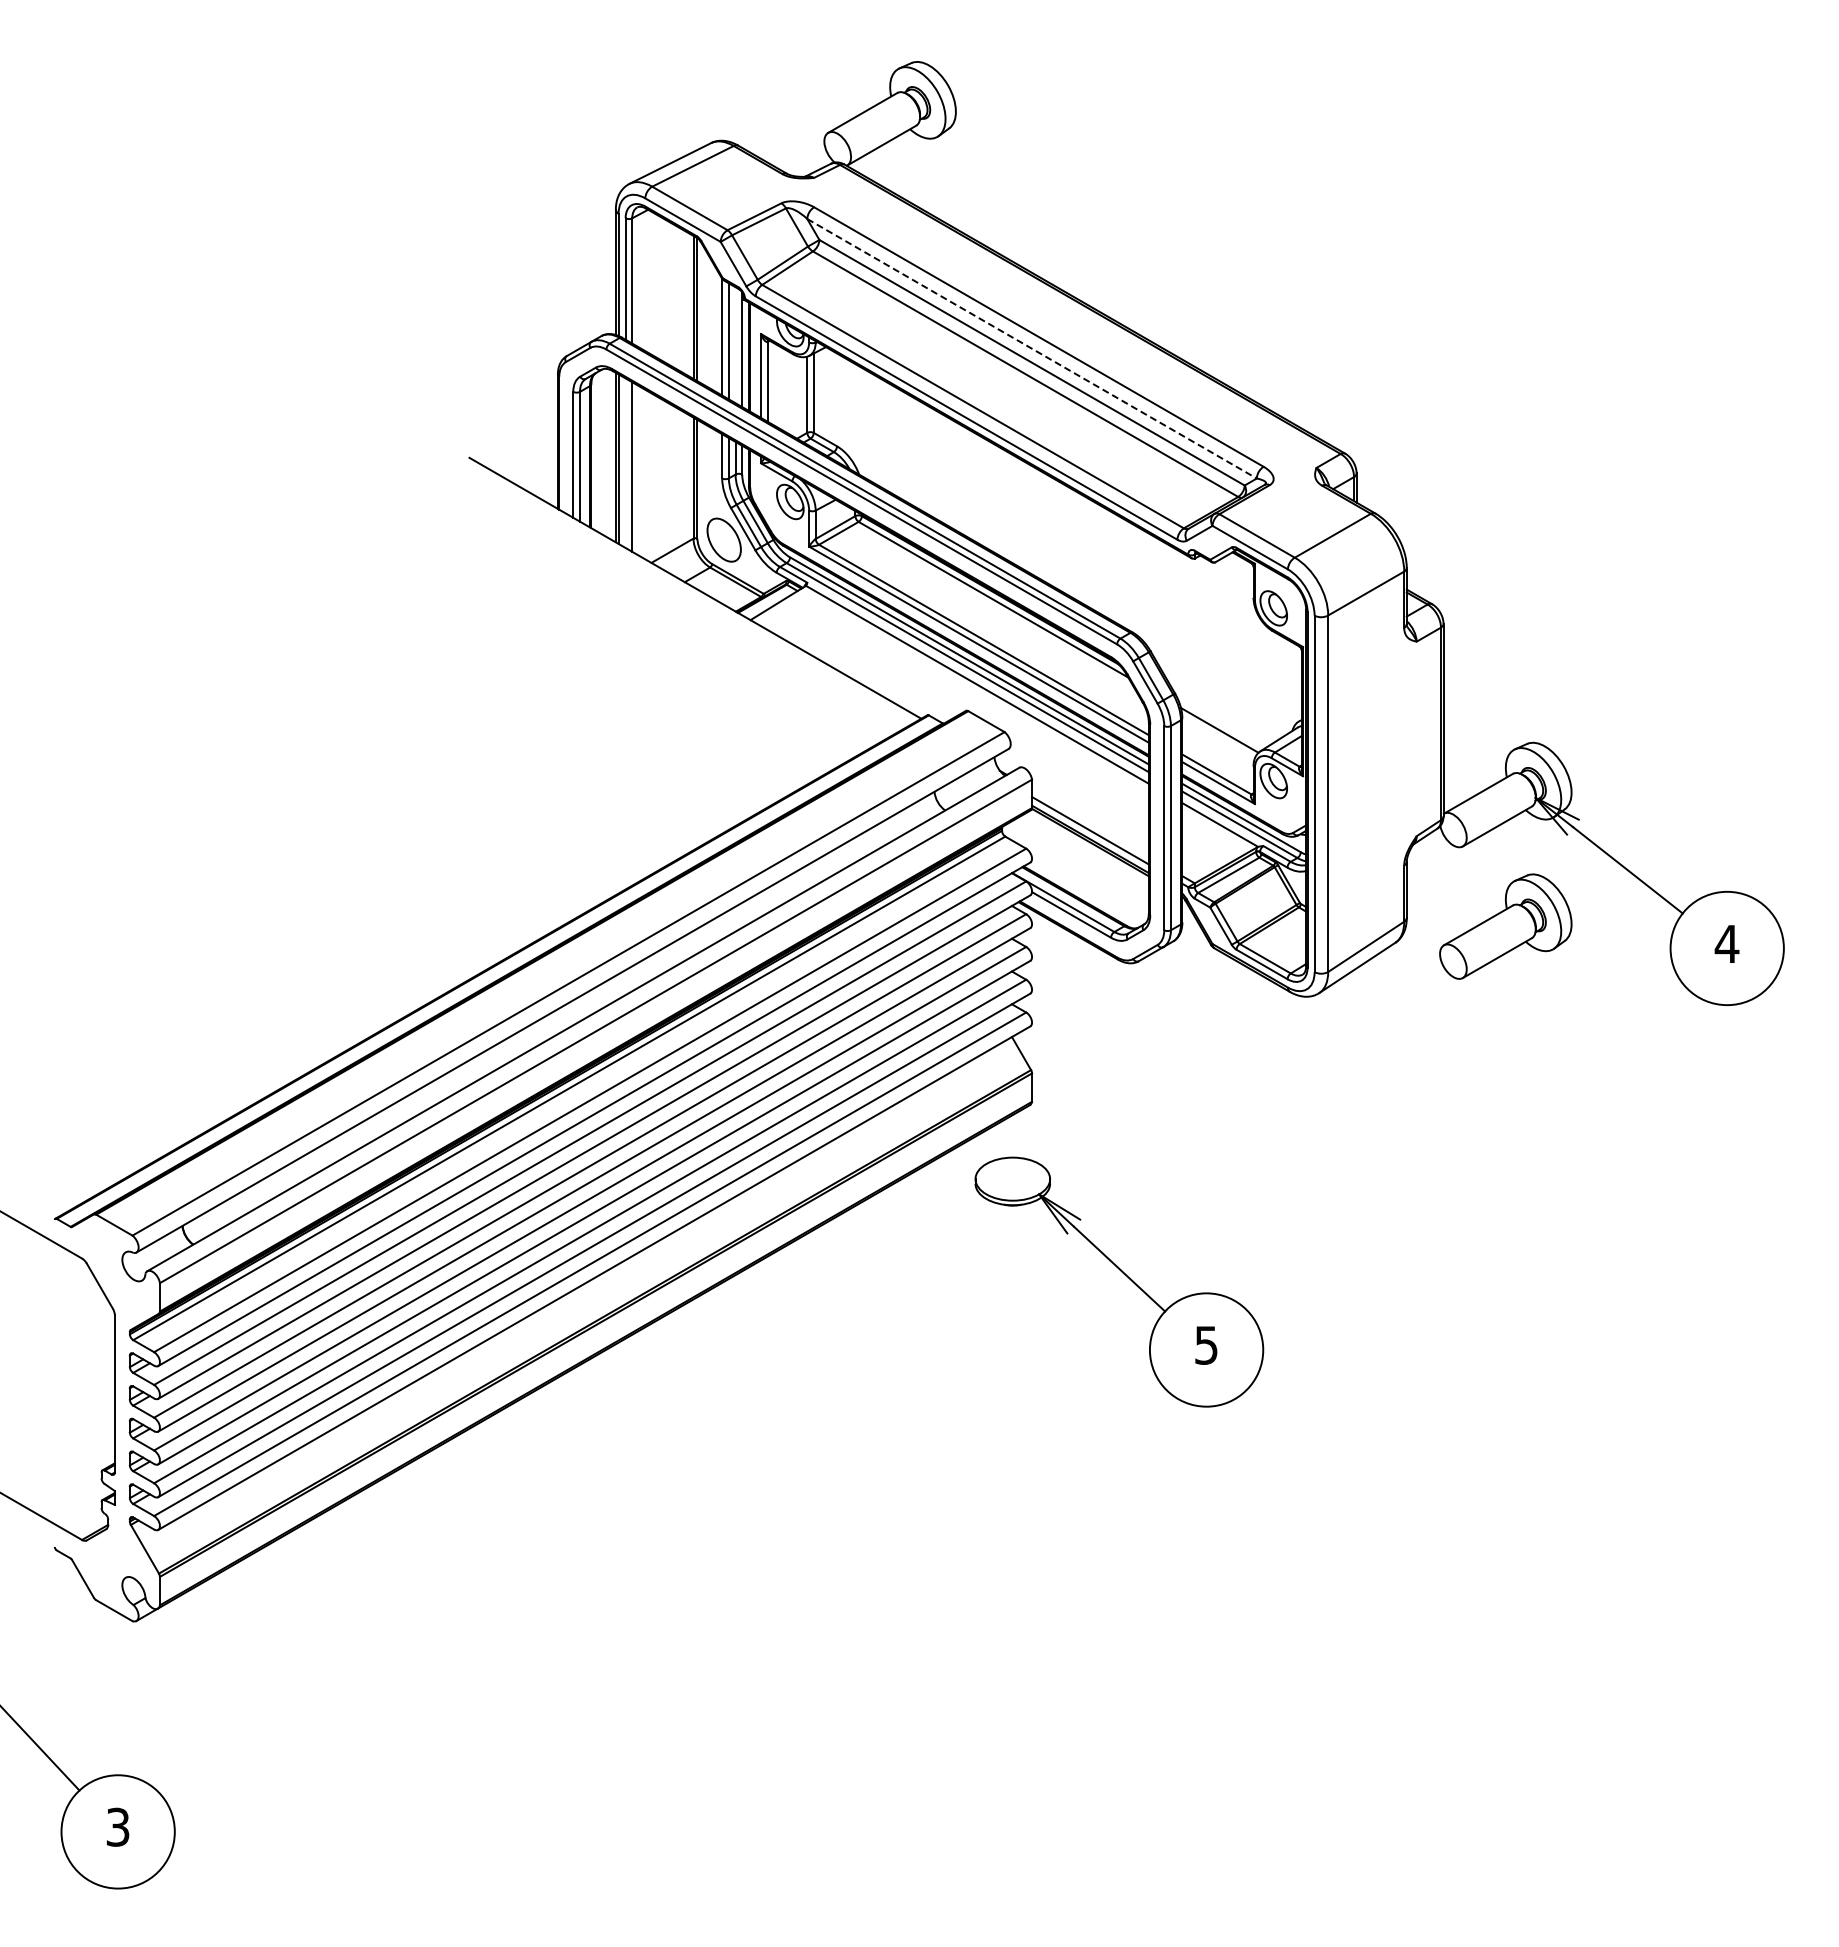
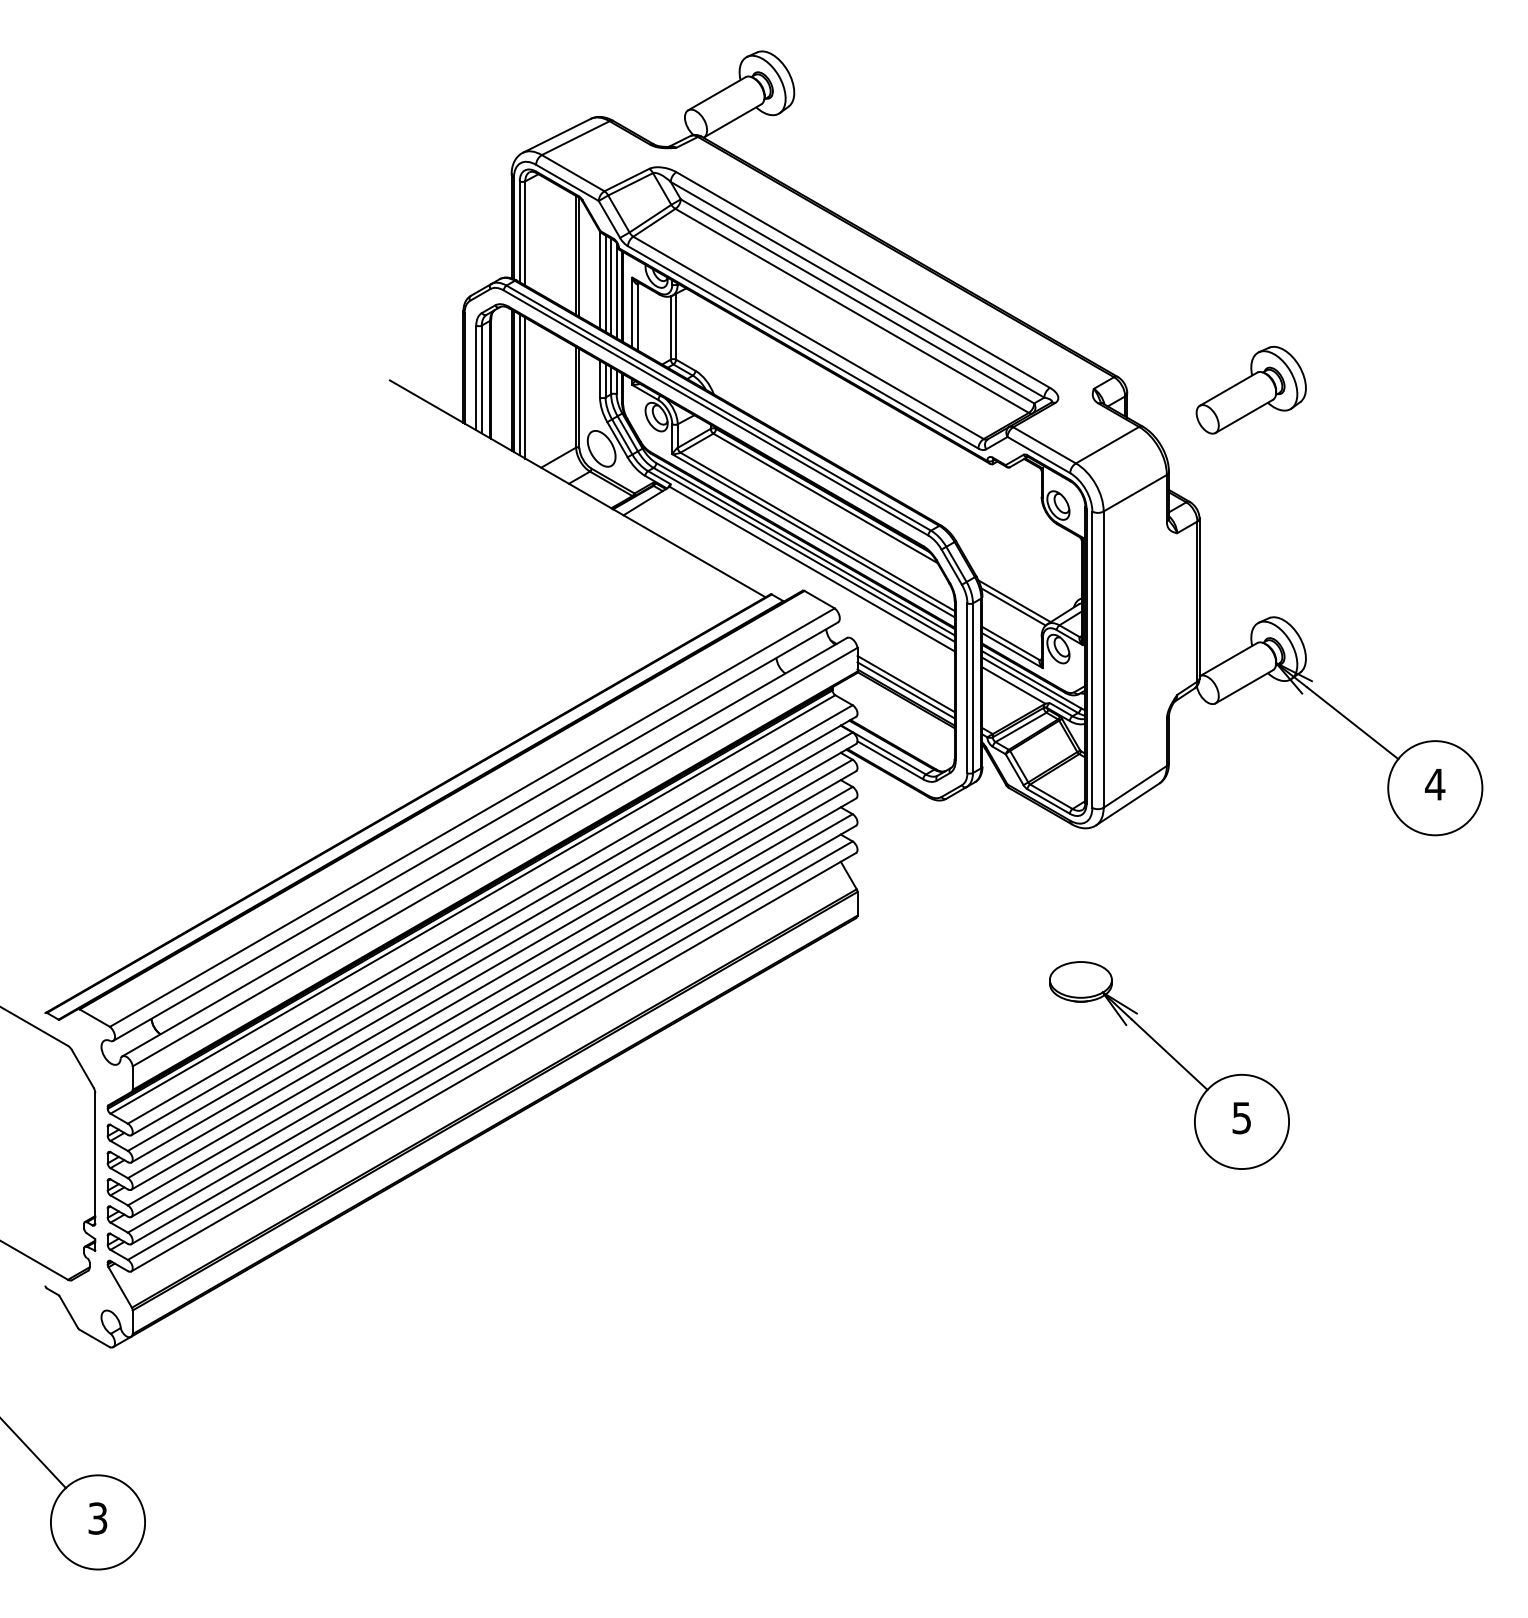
line: (735, 345) -> (611, 287), added
line: (1032, 348) -> (857, 289), dashed -> solid
line: (625, 463) -> (519, 385), added
line: (1220, 723) -> (1014, 601), added
line: (1090, 822) -> (906, 683), added
part: (1505, 926) -> (1251, 390), moved
part: (1123, 1274) -> (1172, 1059), moved

